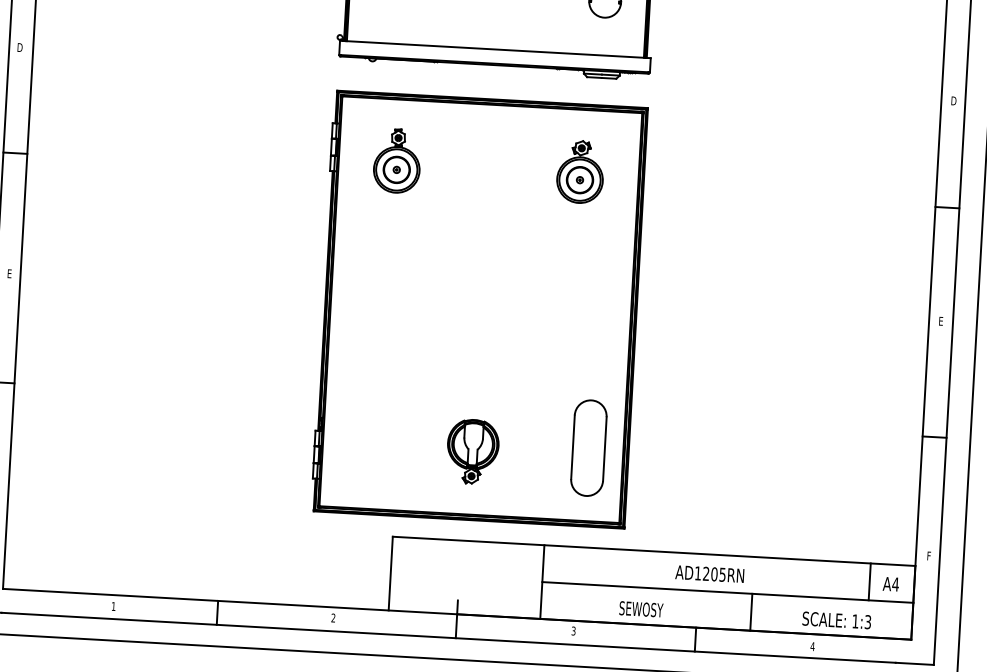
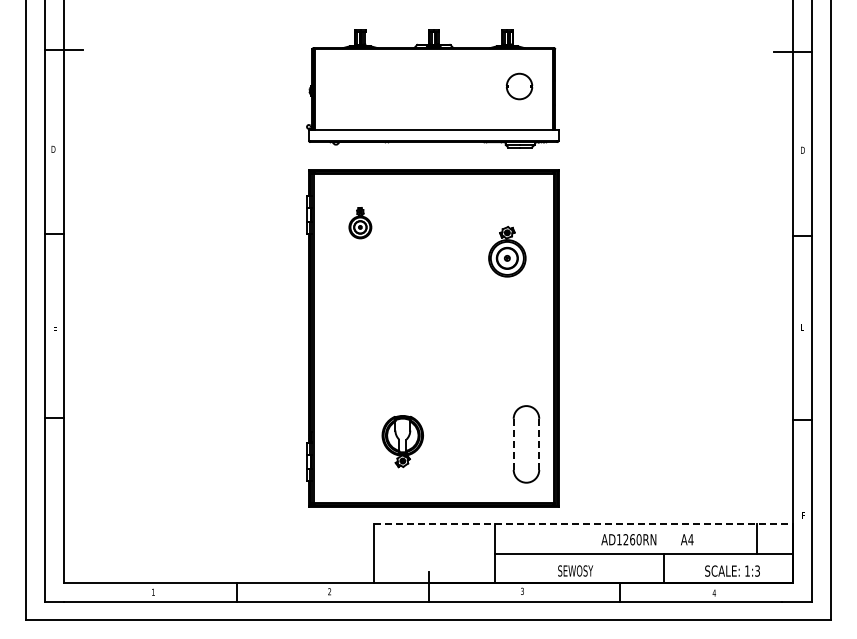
part: (397, 160) -> (360, 222), size x0.6
part: (580, 171) -> (507, 251), moved
line: (572, 447) -> (513, 444), solid -> dashed
line: (605, 449) -> (539, 444), solid -> dashed
part: (472, 451) -> (402, 441), moved
line: (654, 551) -> (583, 524), solid -> dashed
text: (718, 574) -> (635, 539), AD1205RN -> AD1260RN
text: (891, 583) -> (687, 539), moved

